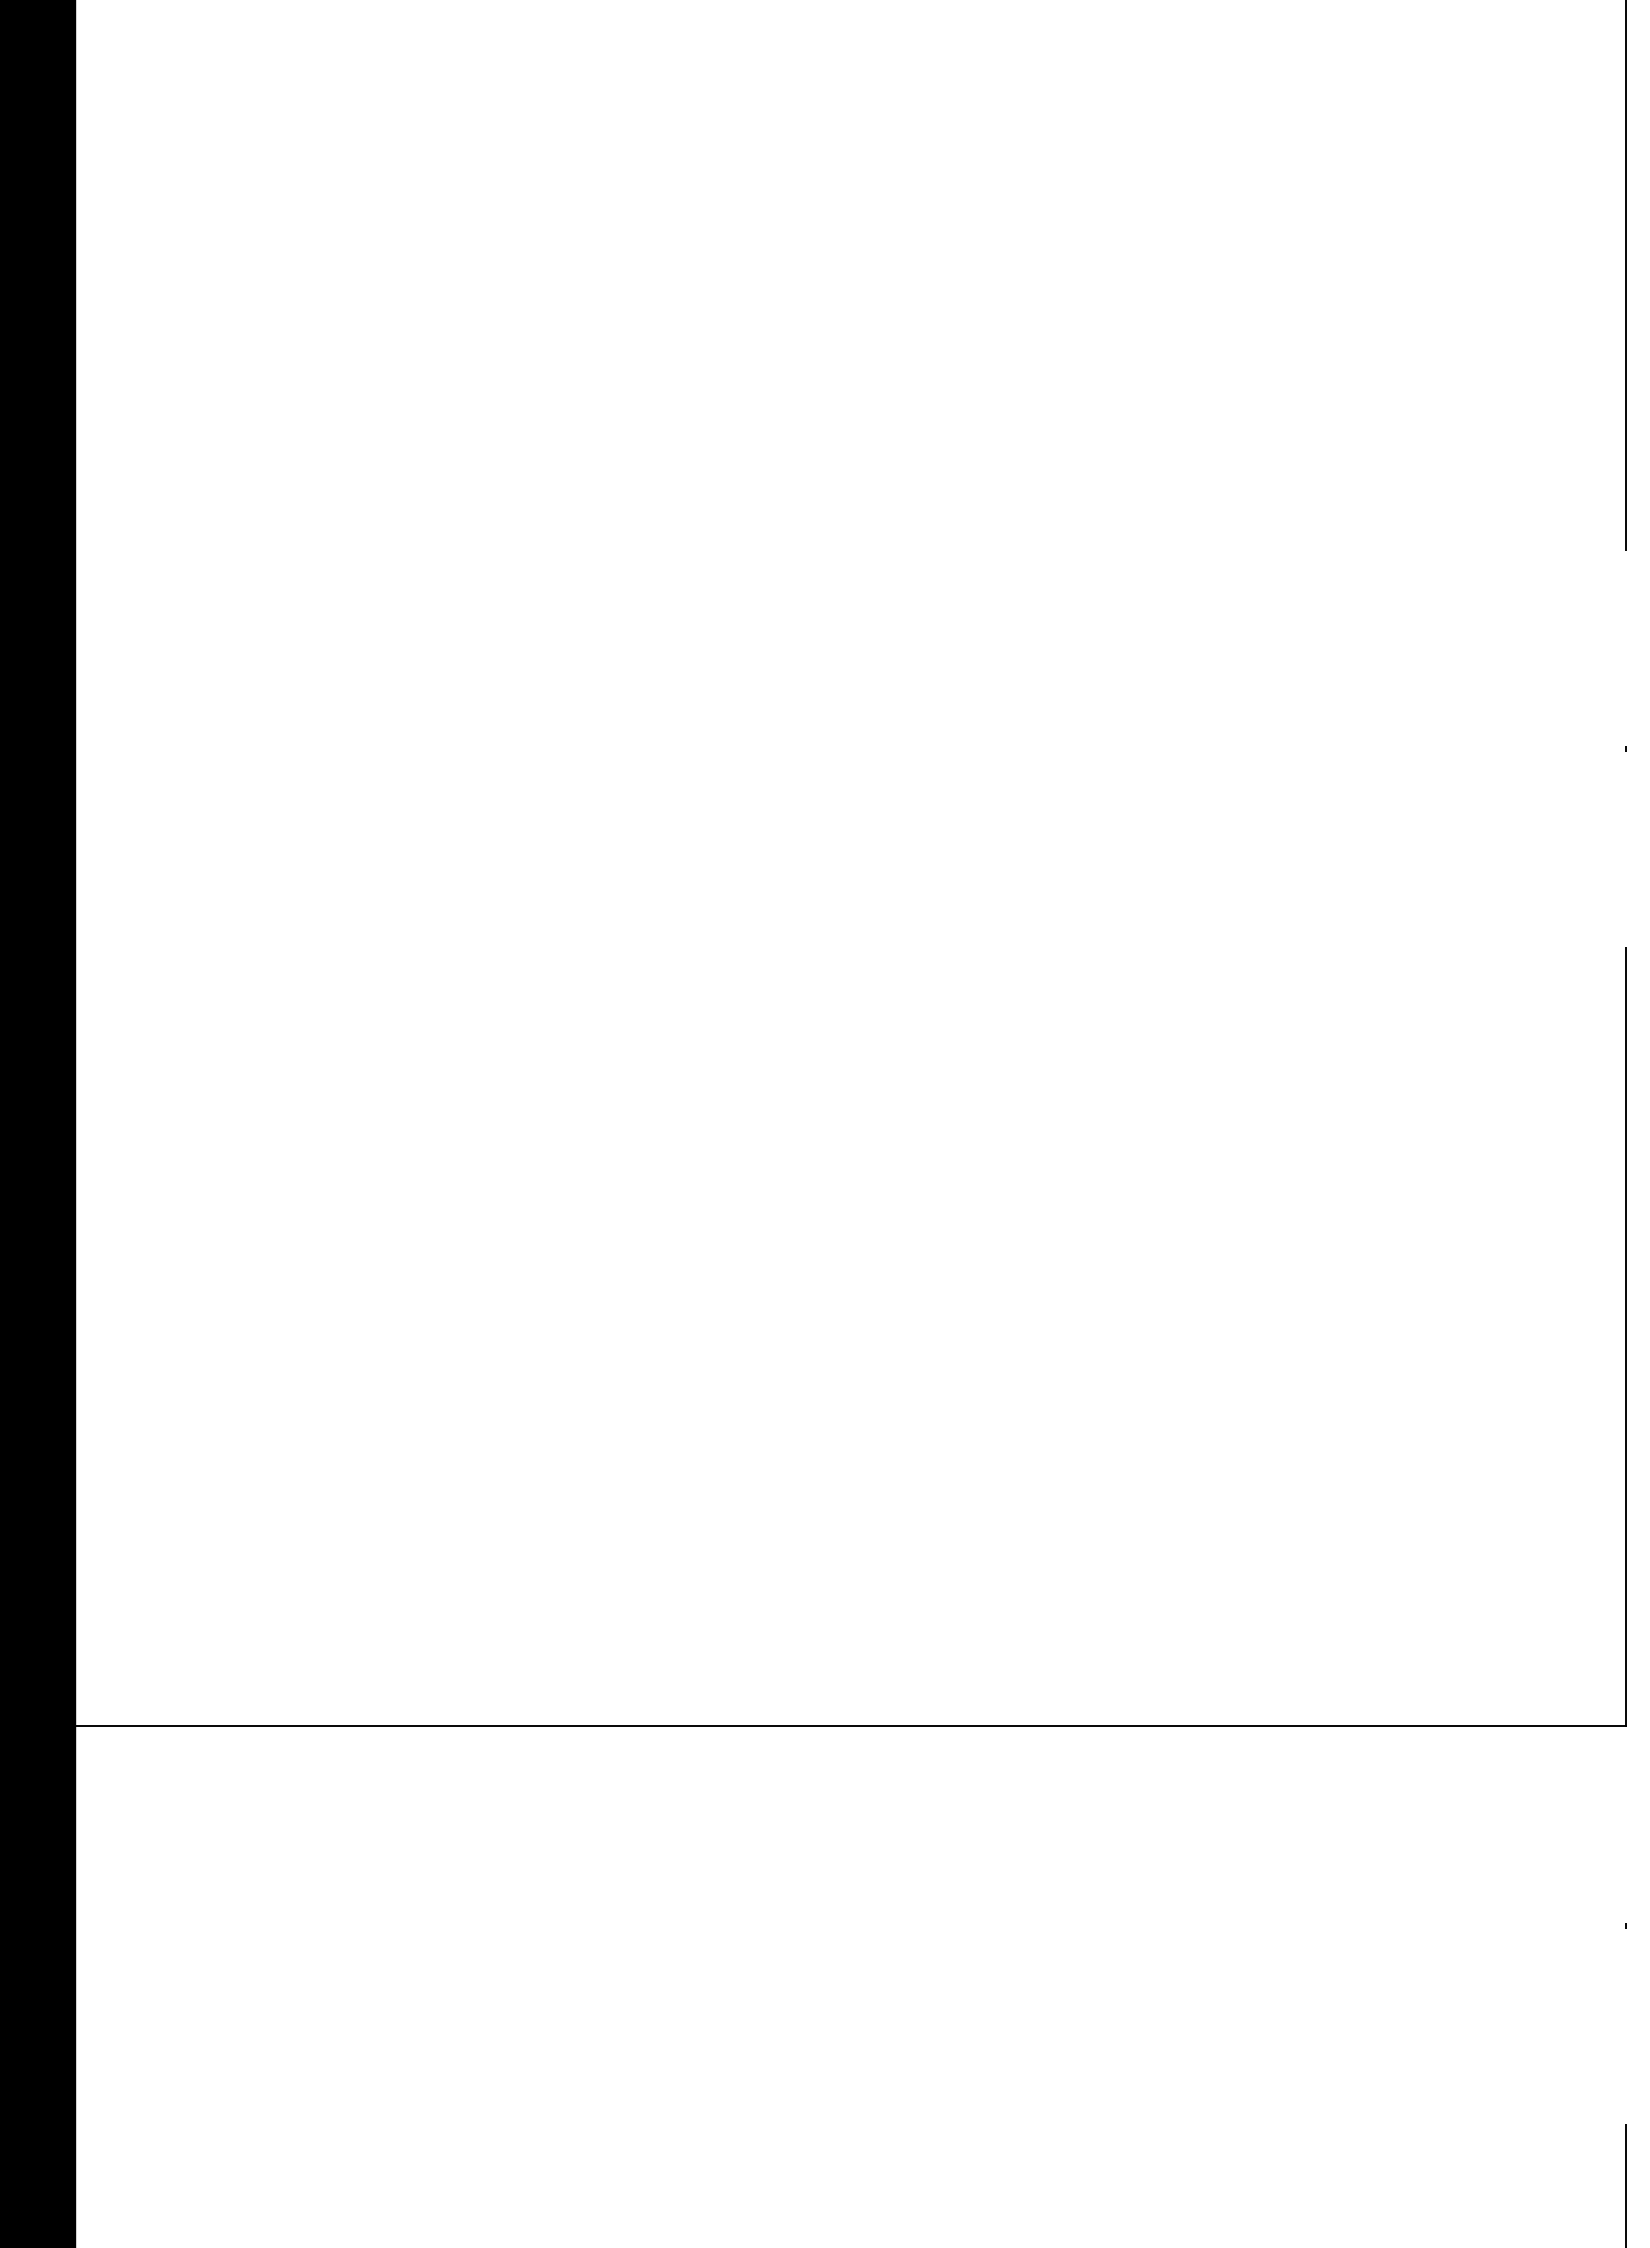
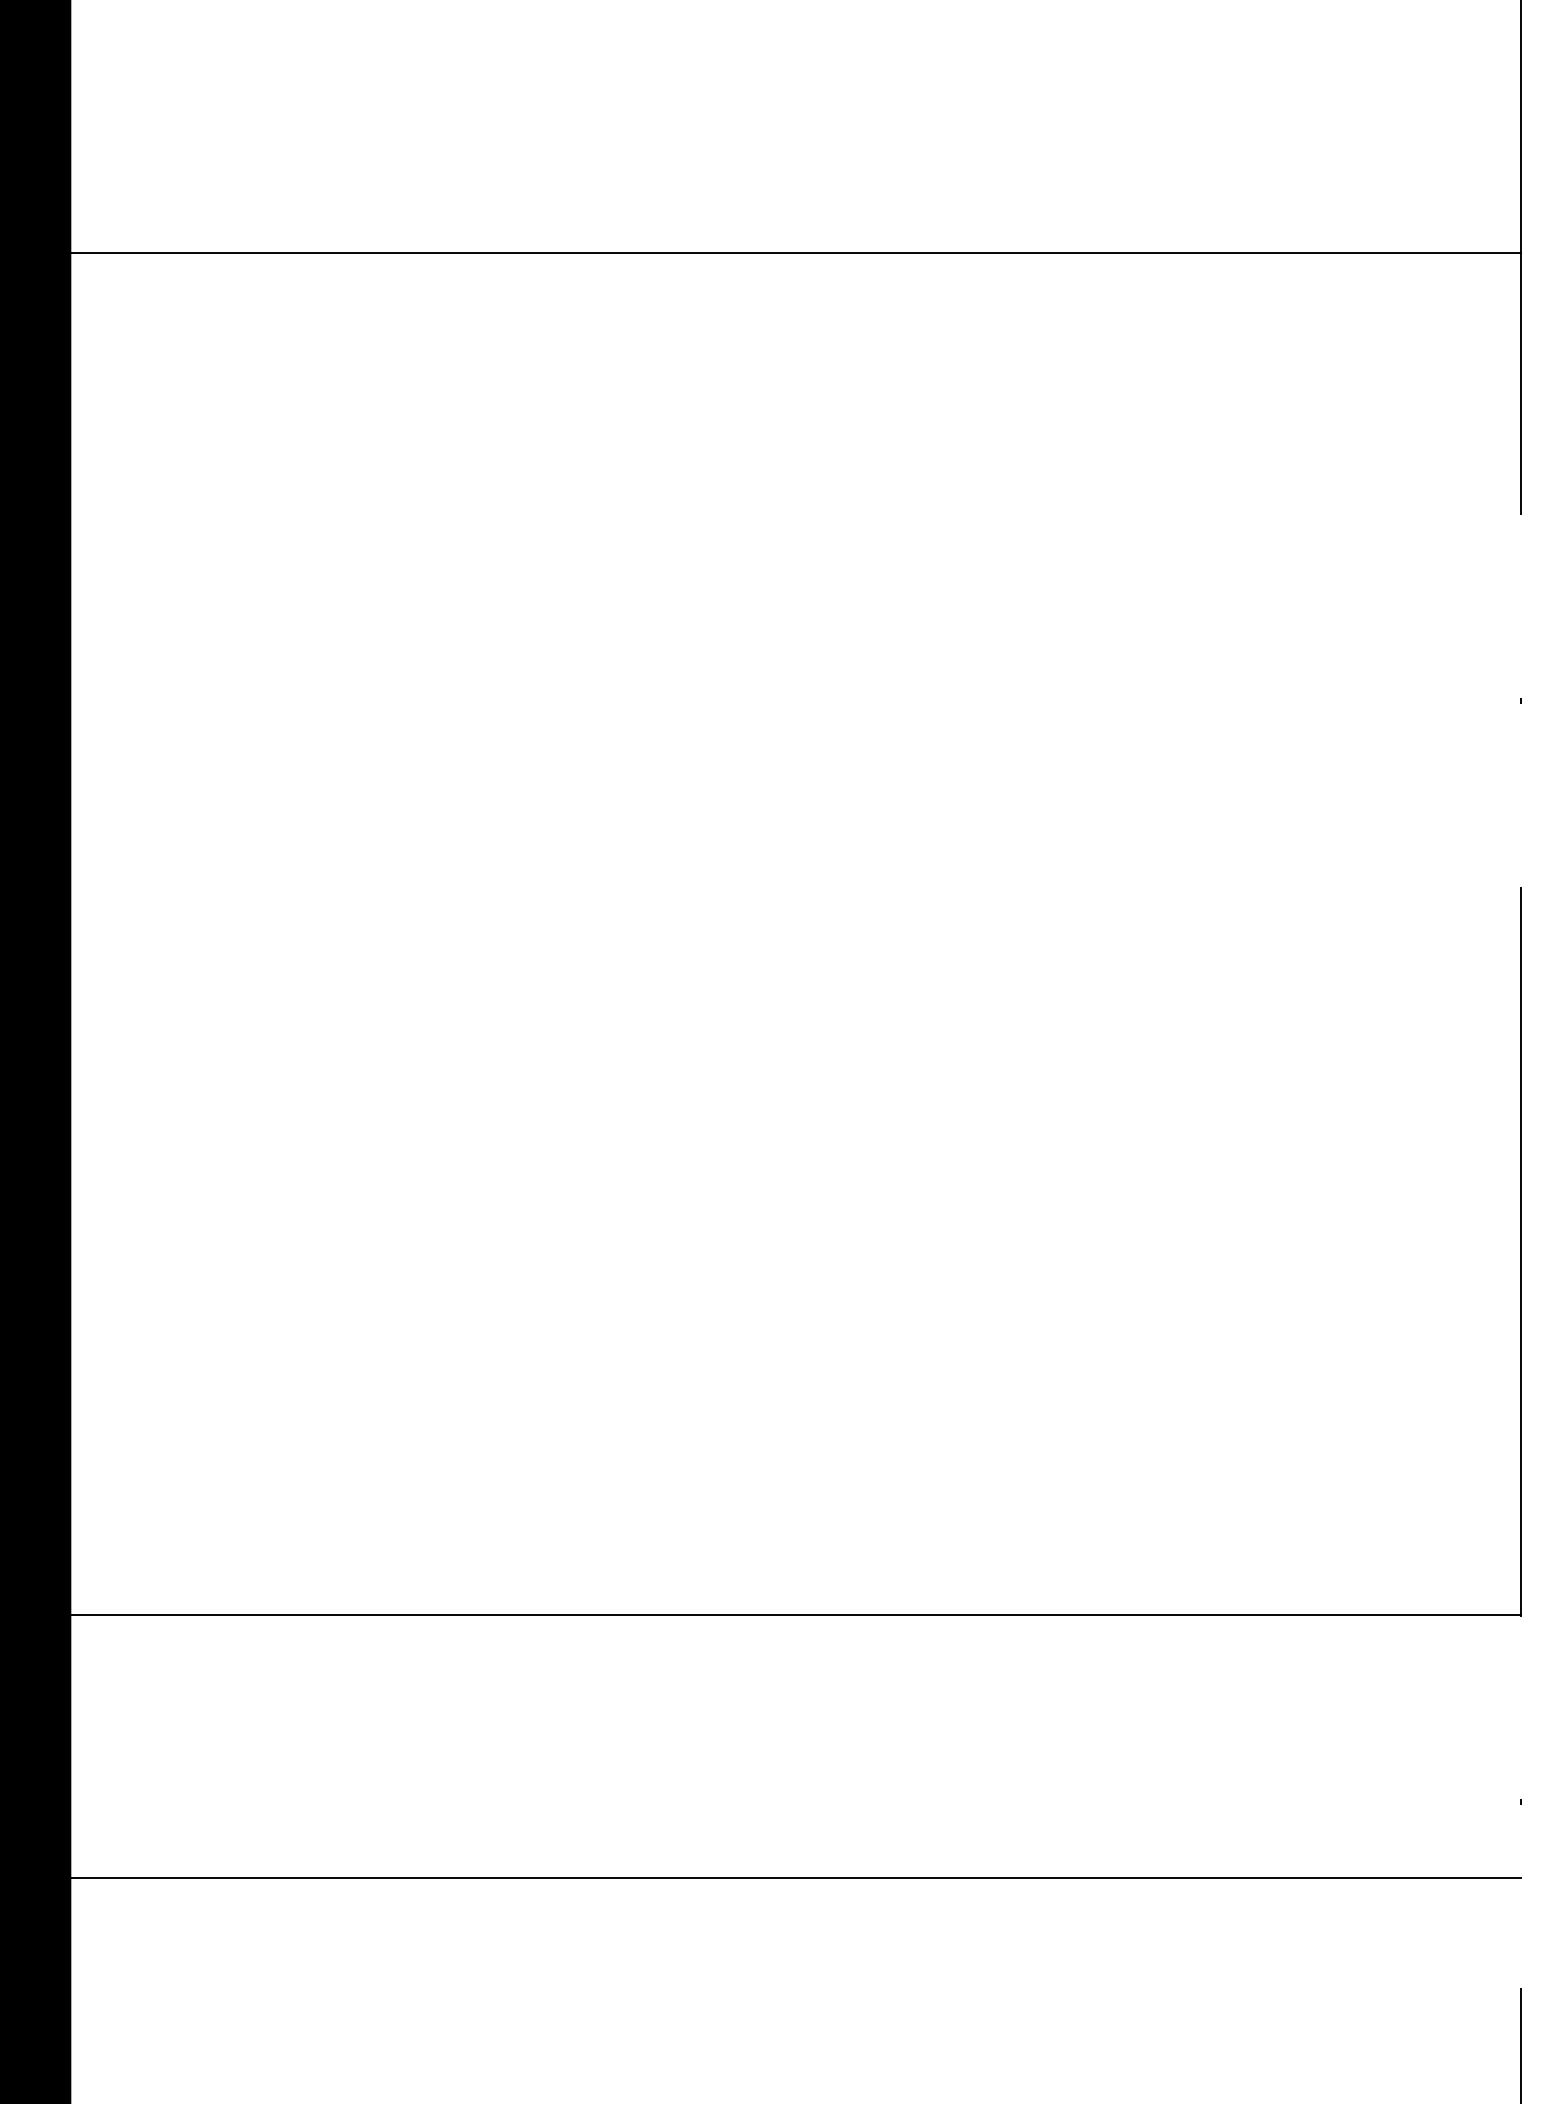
line: (850, 270) -> (795, 253), added
line: (850, 2006) -> (795, 1877), added

